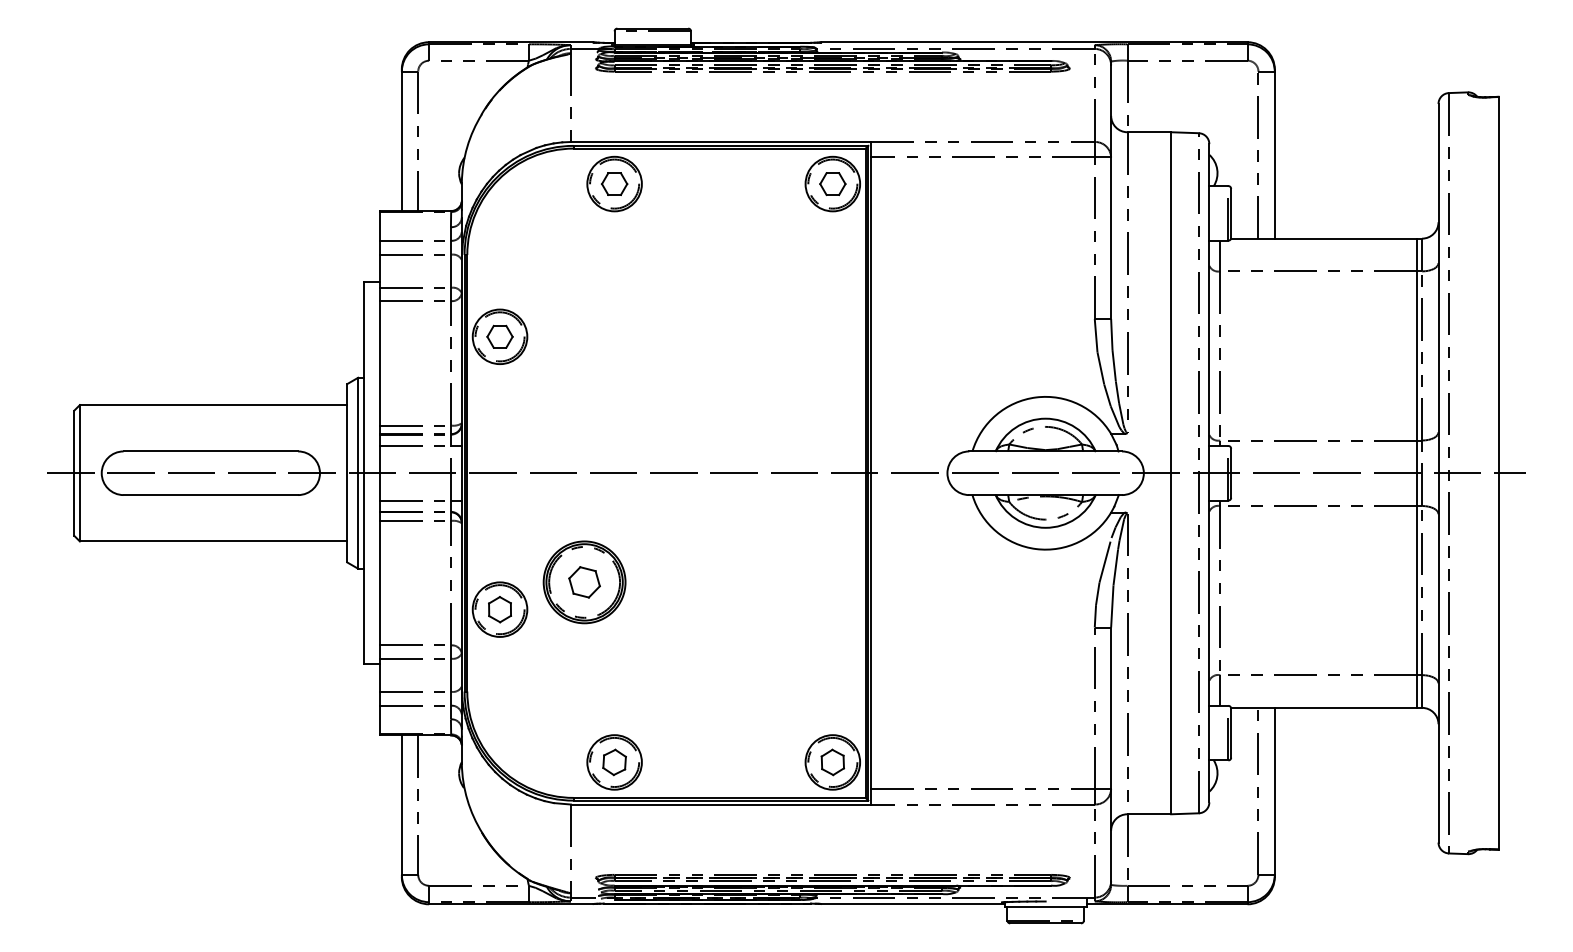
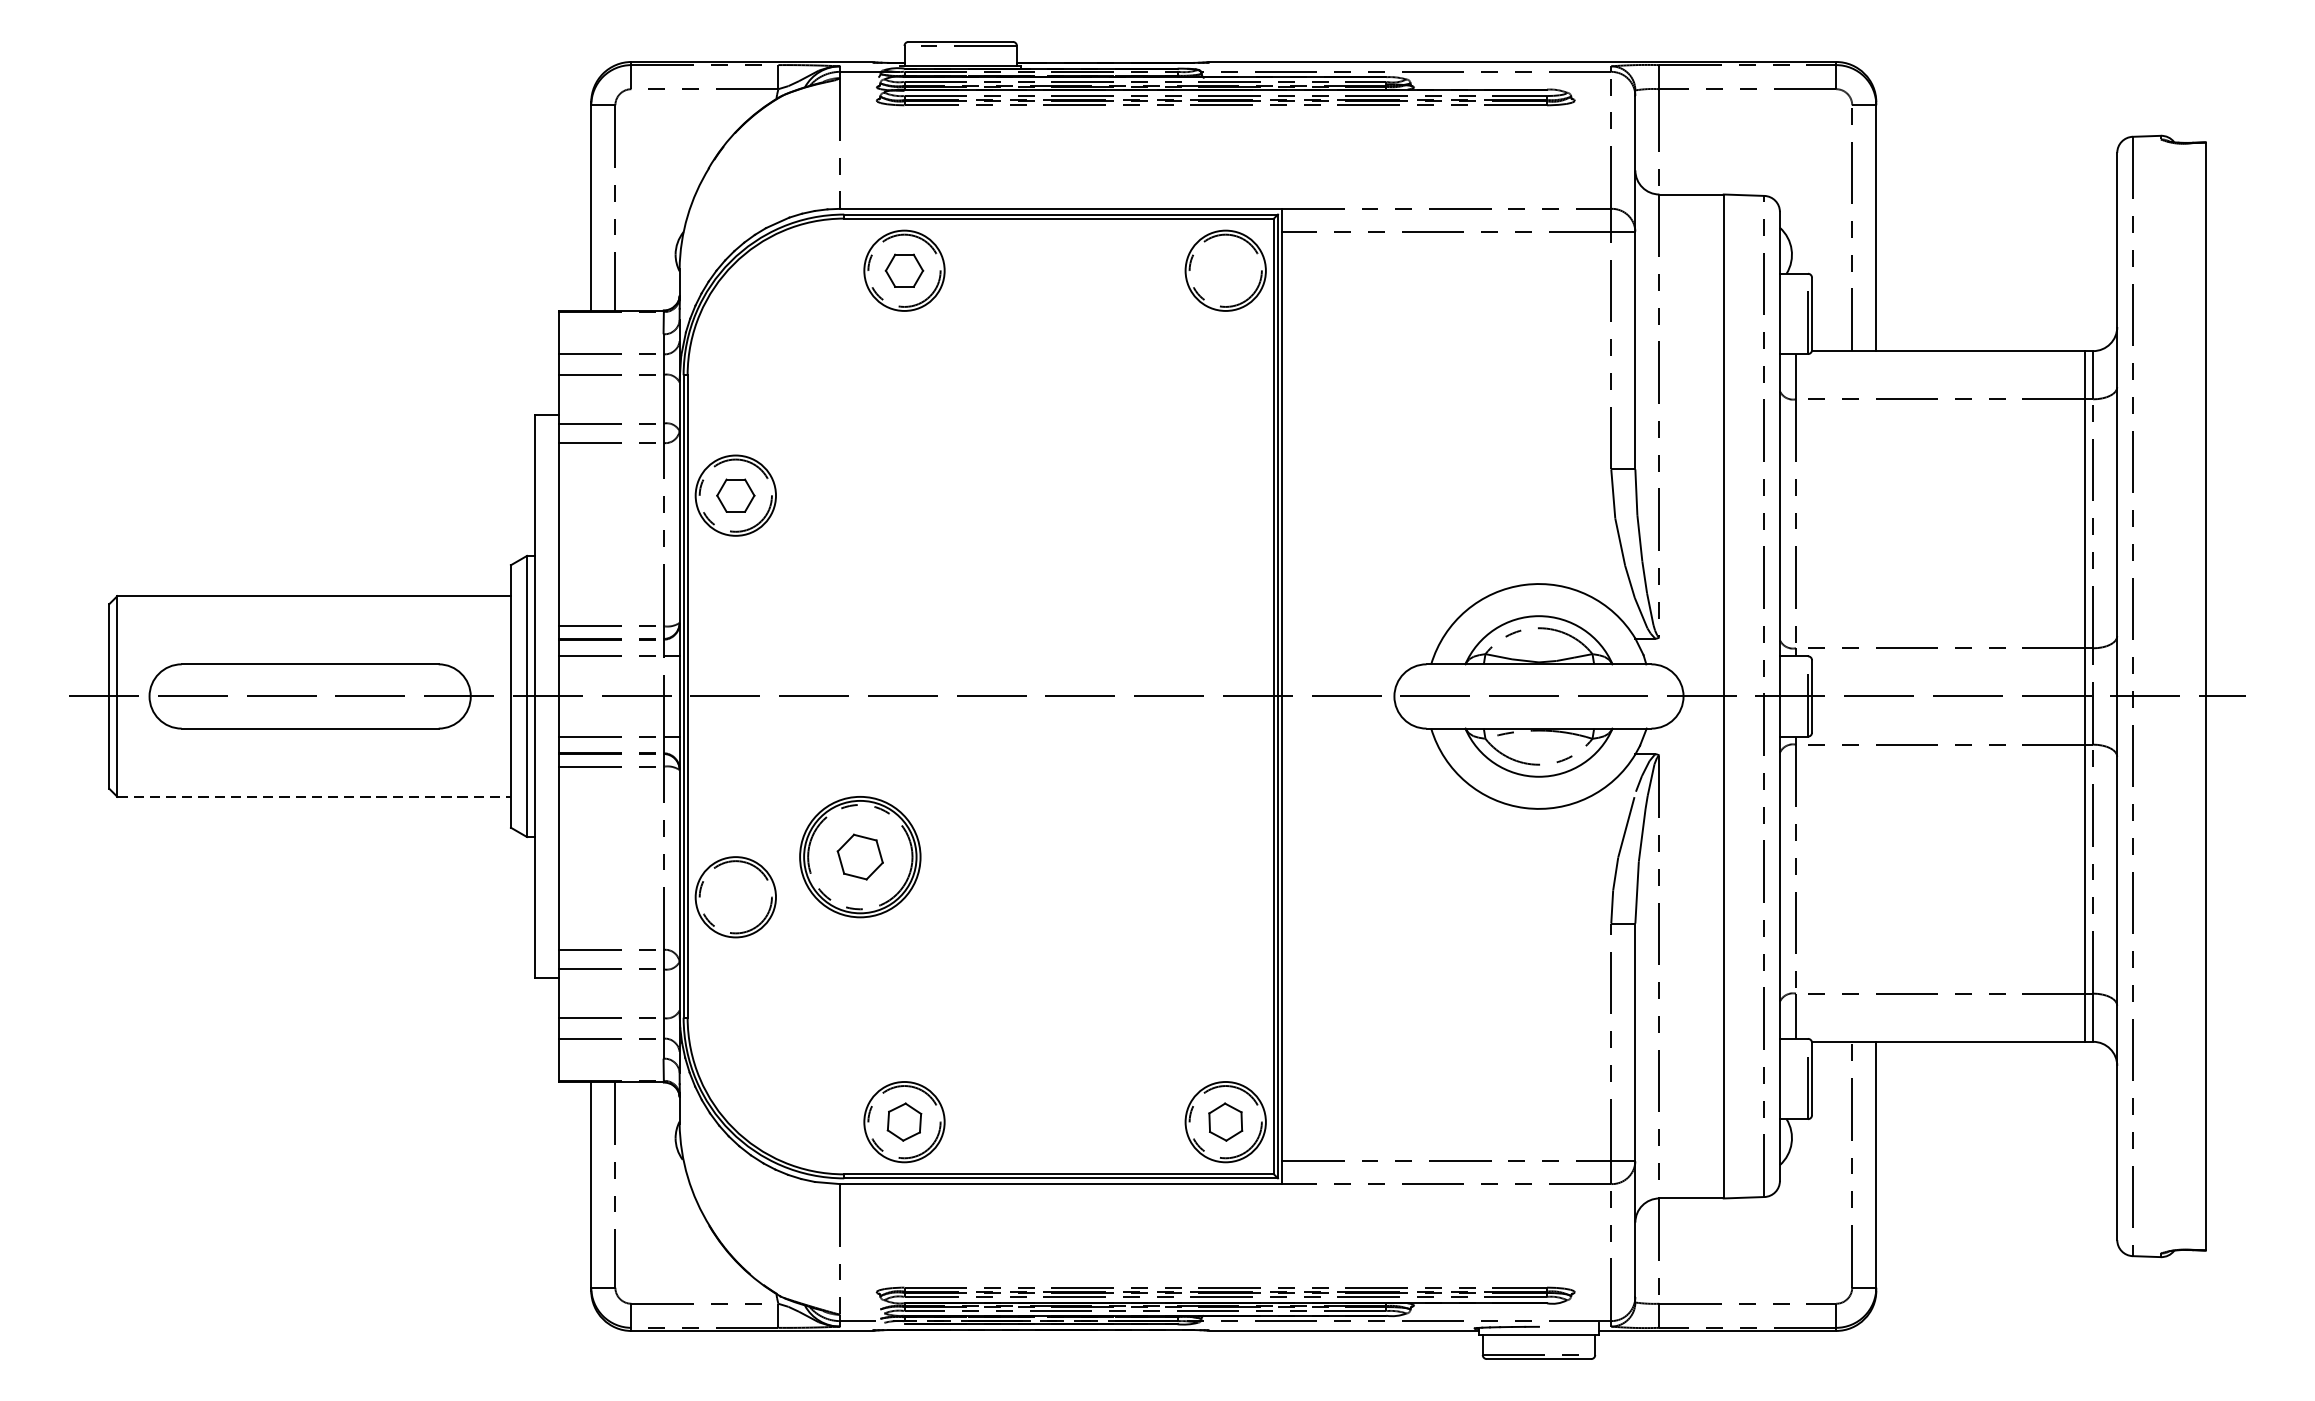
part: (832, 183) -> (1225, 269), removed
line: (213, 541) -> (314, 796), solid -> dashed
part: (499, 609) -> (735, 897), removed

